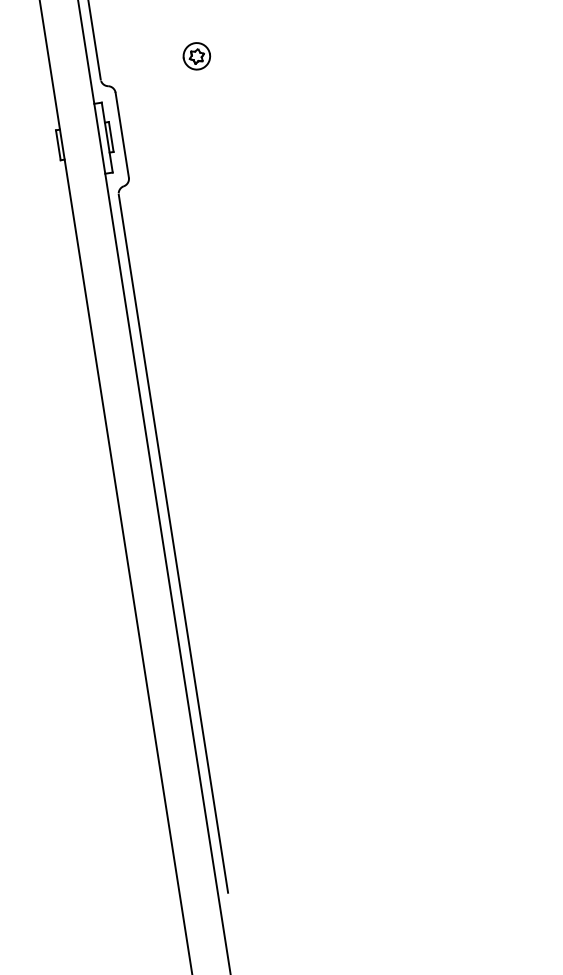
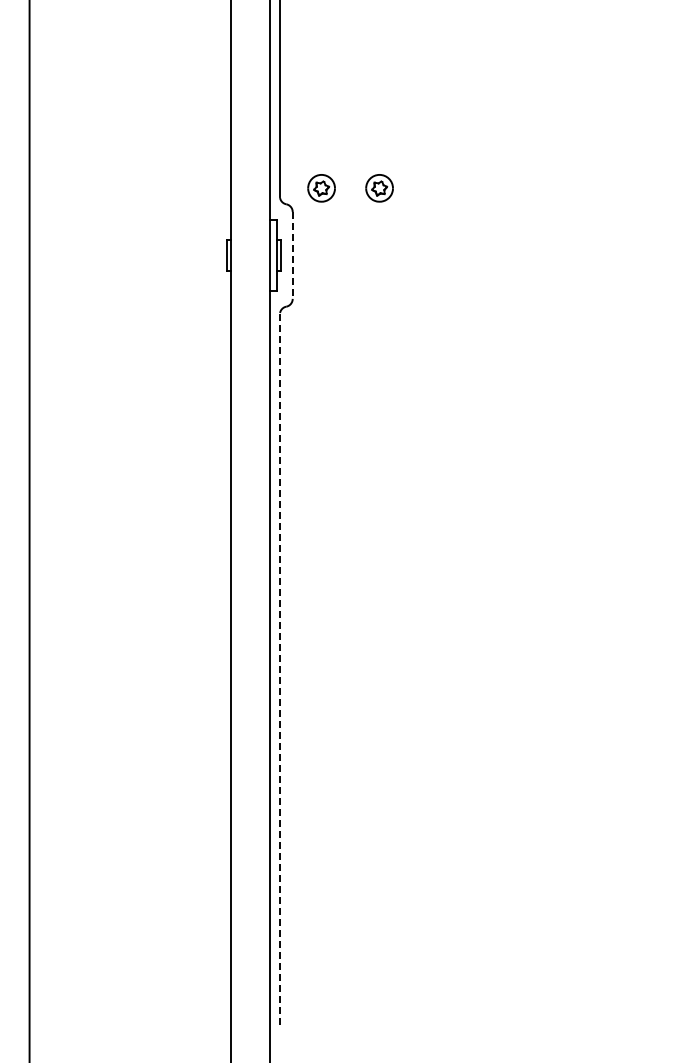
part: (140, 65) -> (321, 188), added
line: (122, 135) -> (292, 255), solid -> dashed
line: (173, 544) -> (279, 672), solid -> dashed

